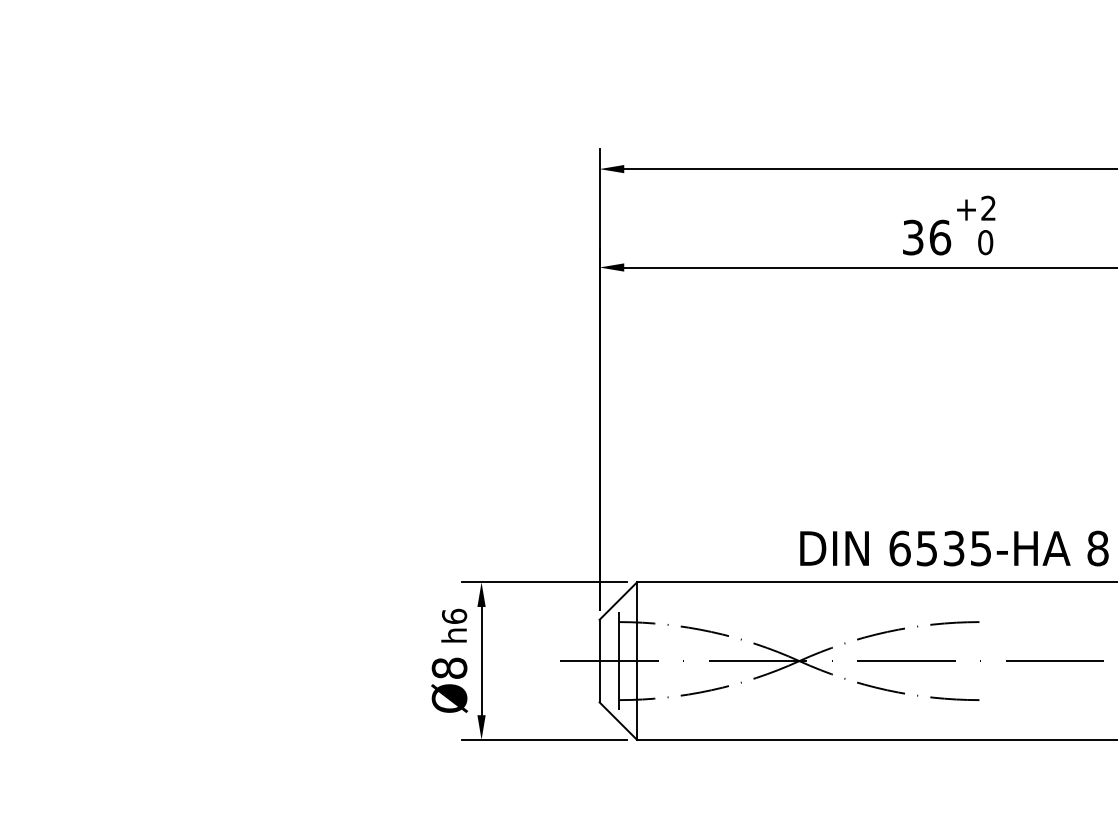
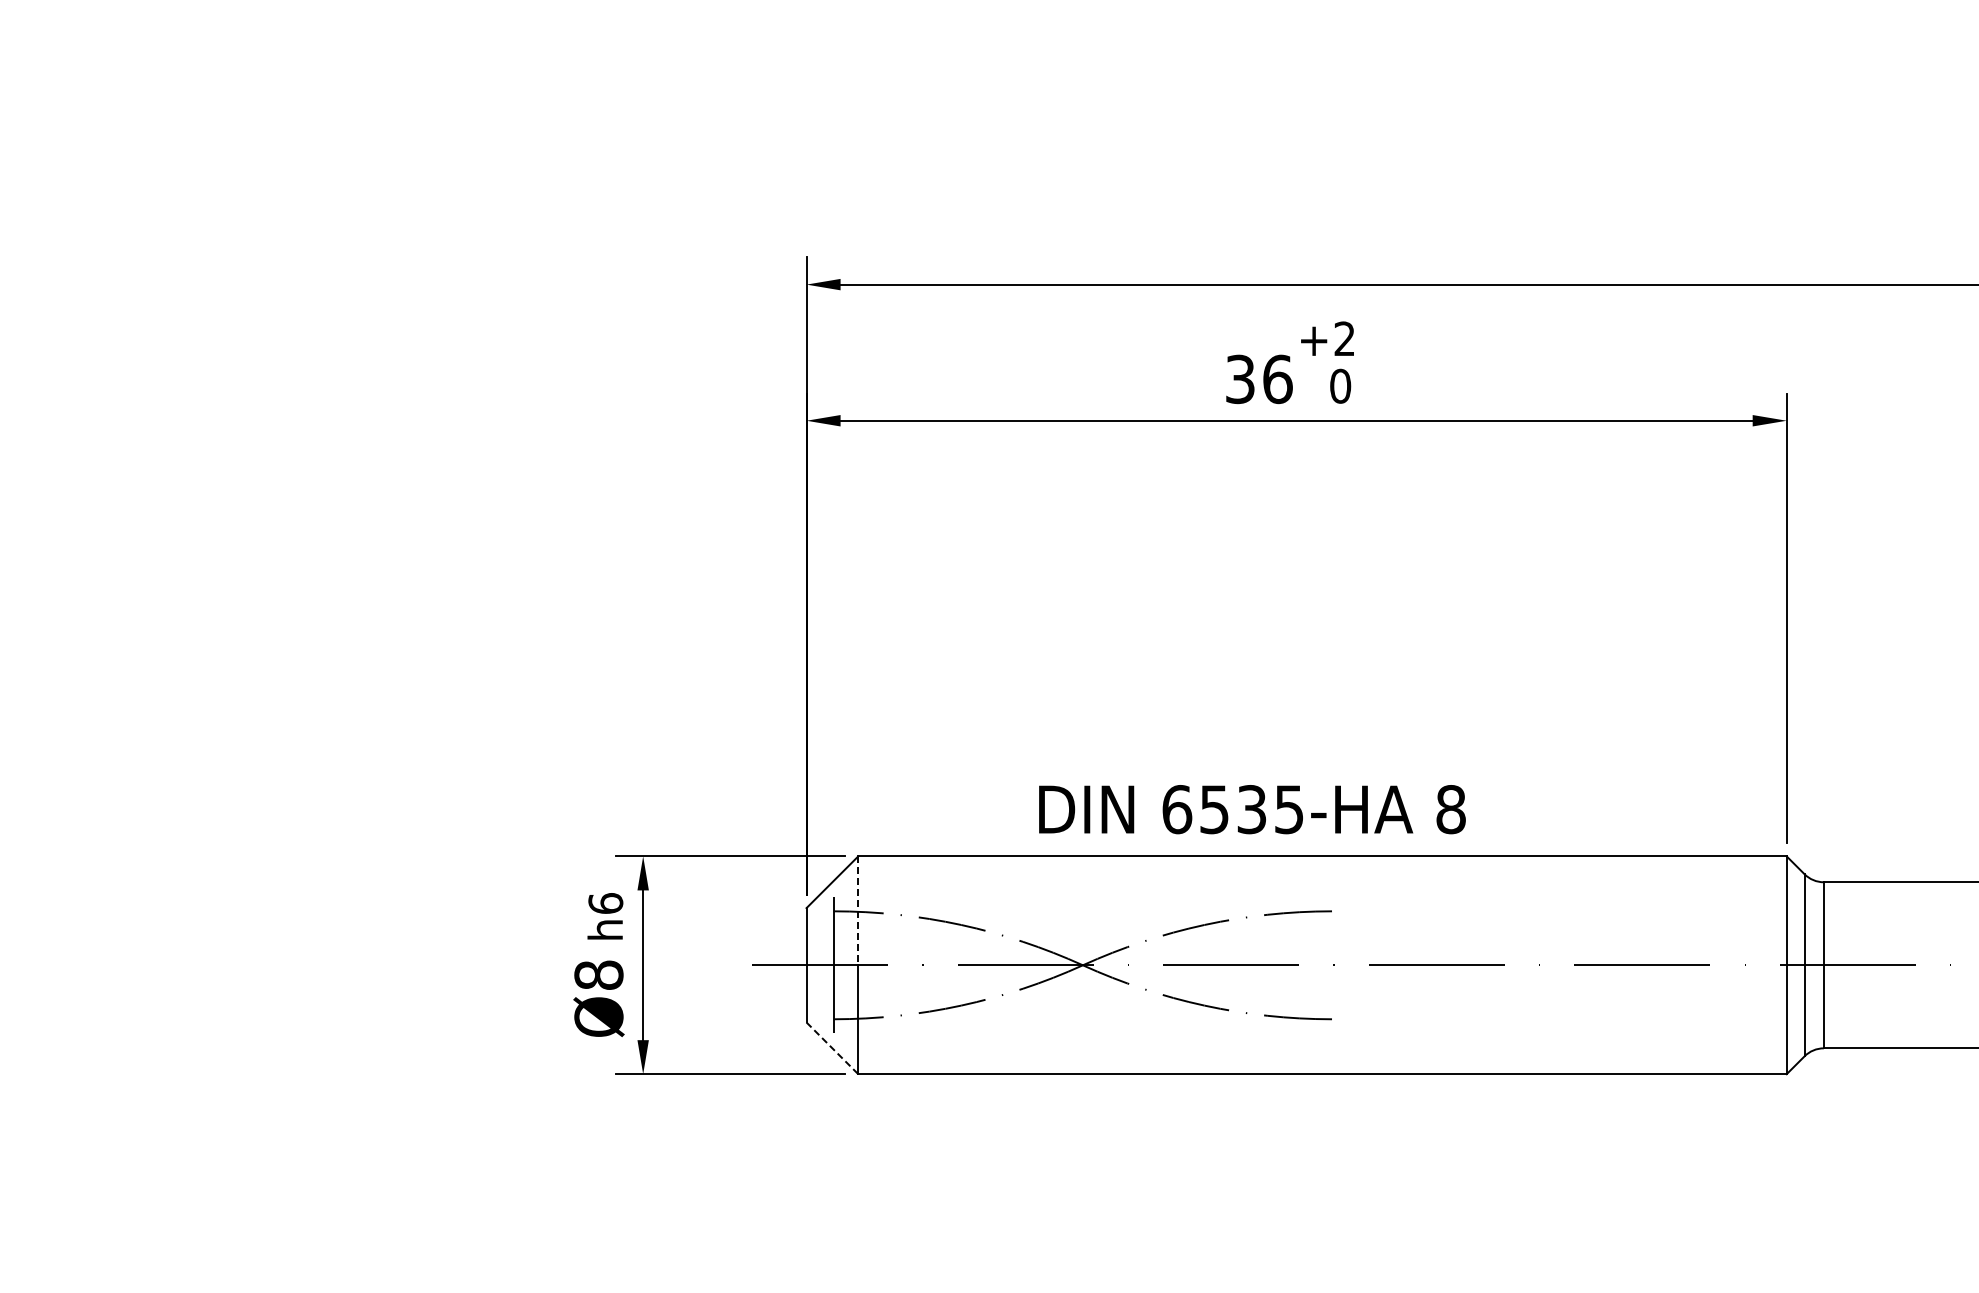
text: (954, 548) -> (1252, 809), moved
line: (637, 622) -> (858, 911), solid -> dashed
line: (618, 721) -> (832, 1048), solid -> dashed

